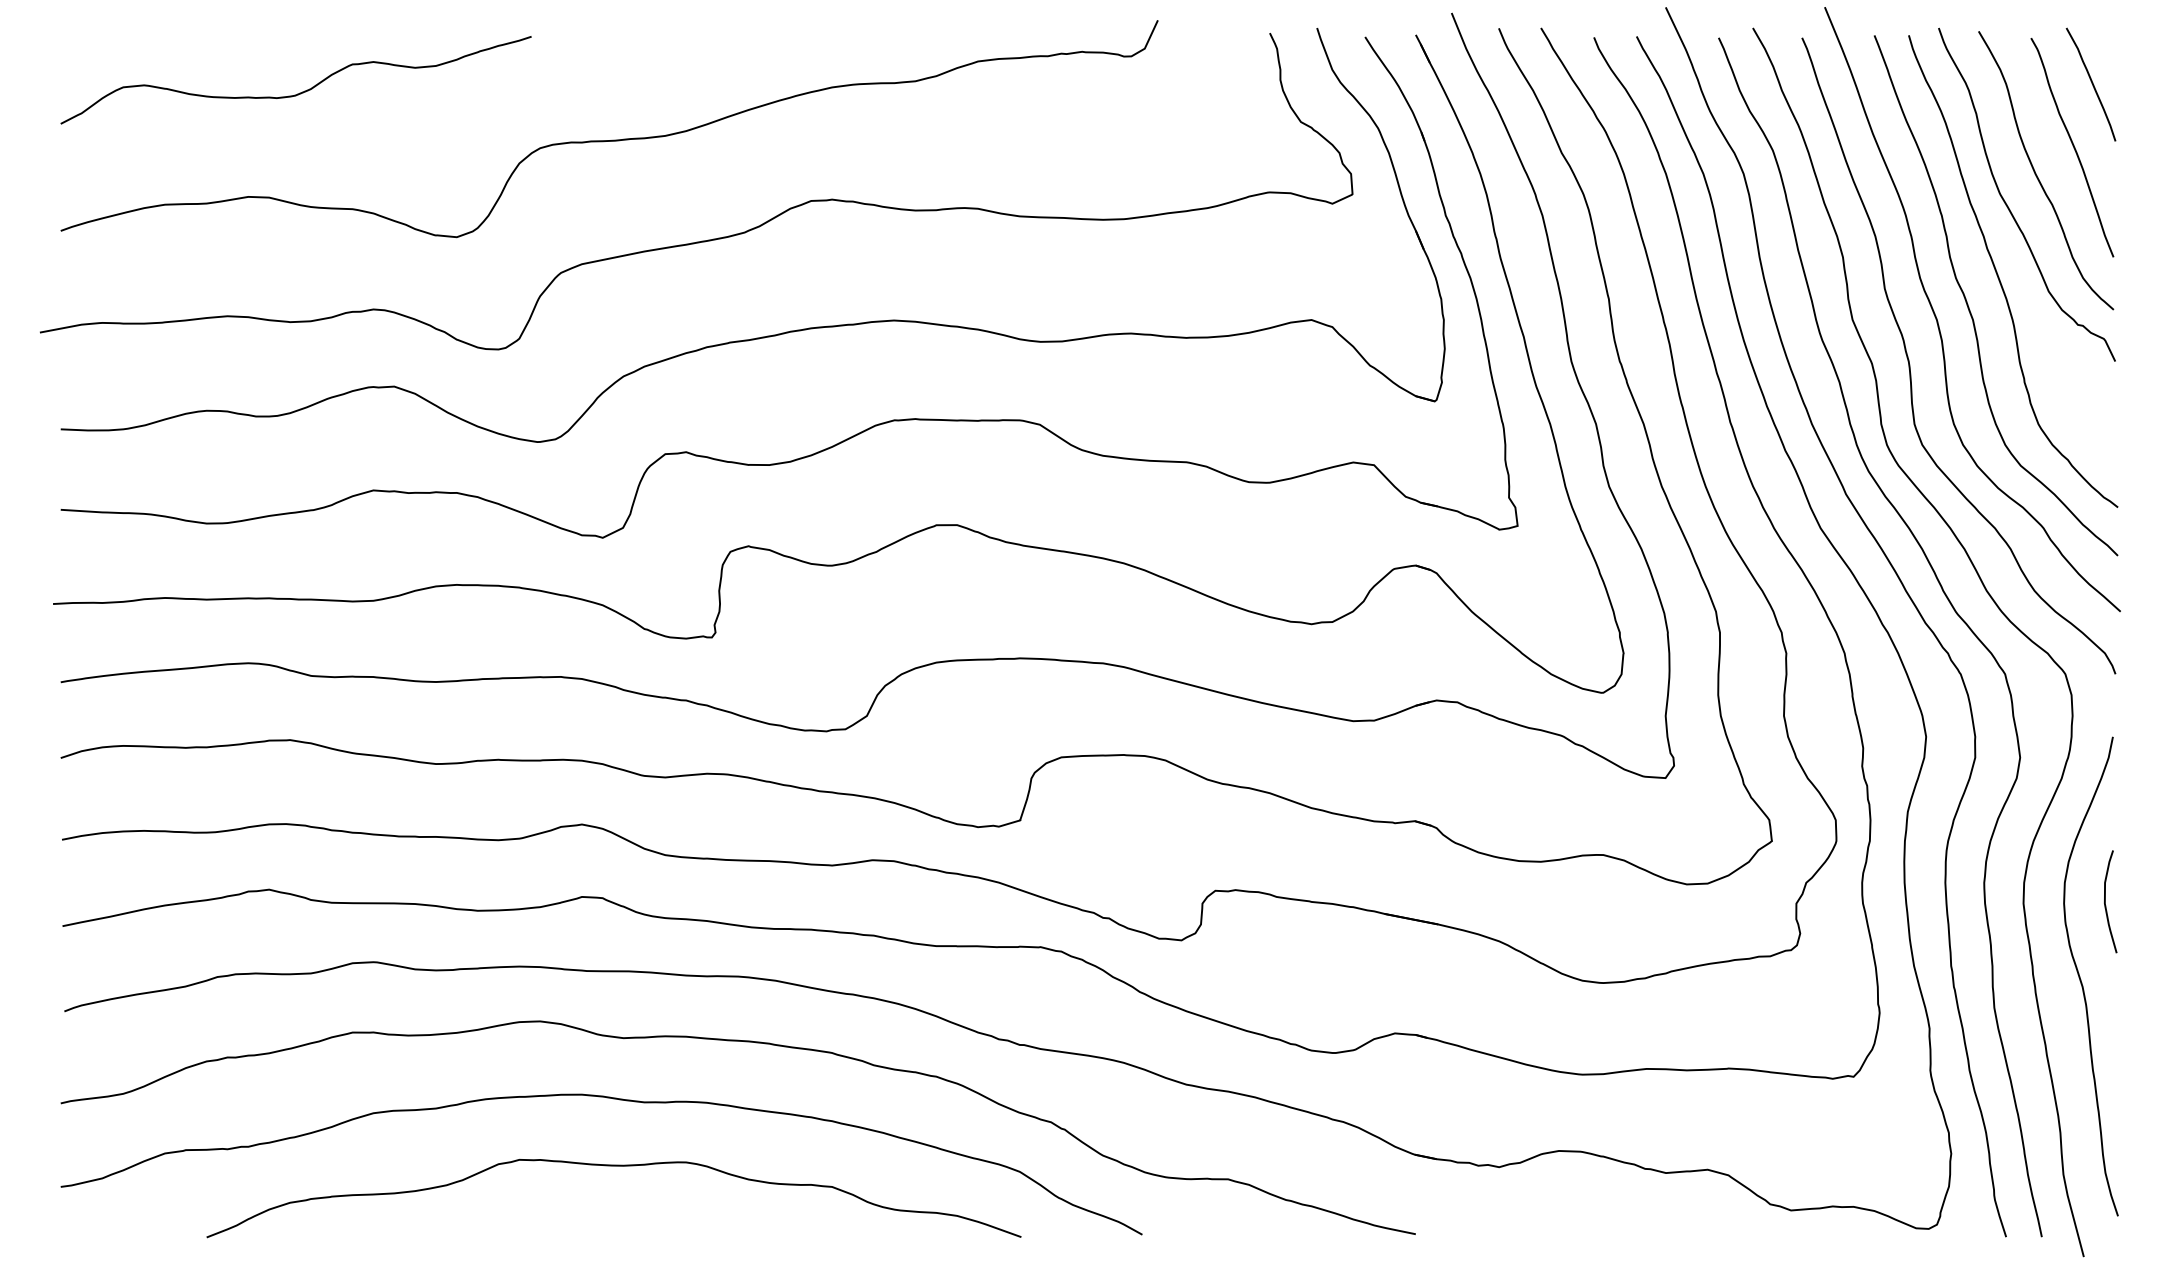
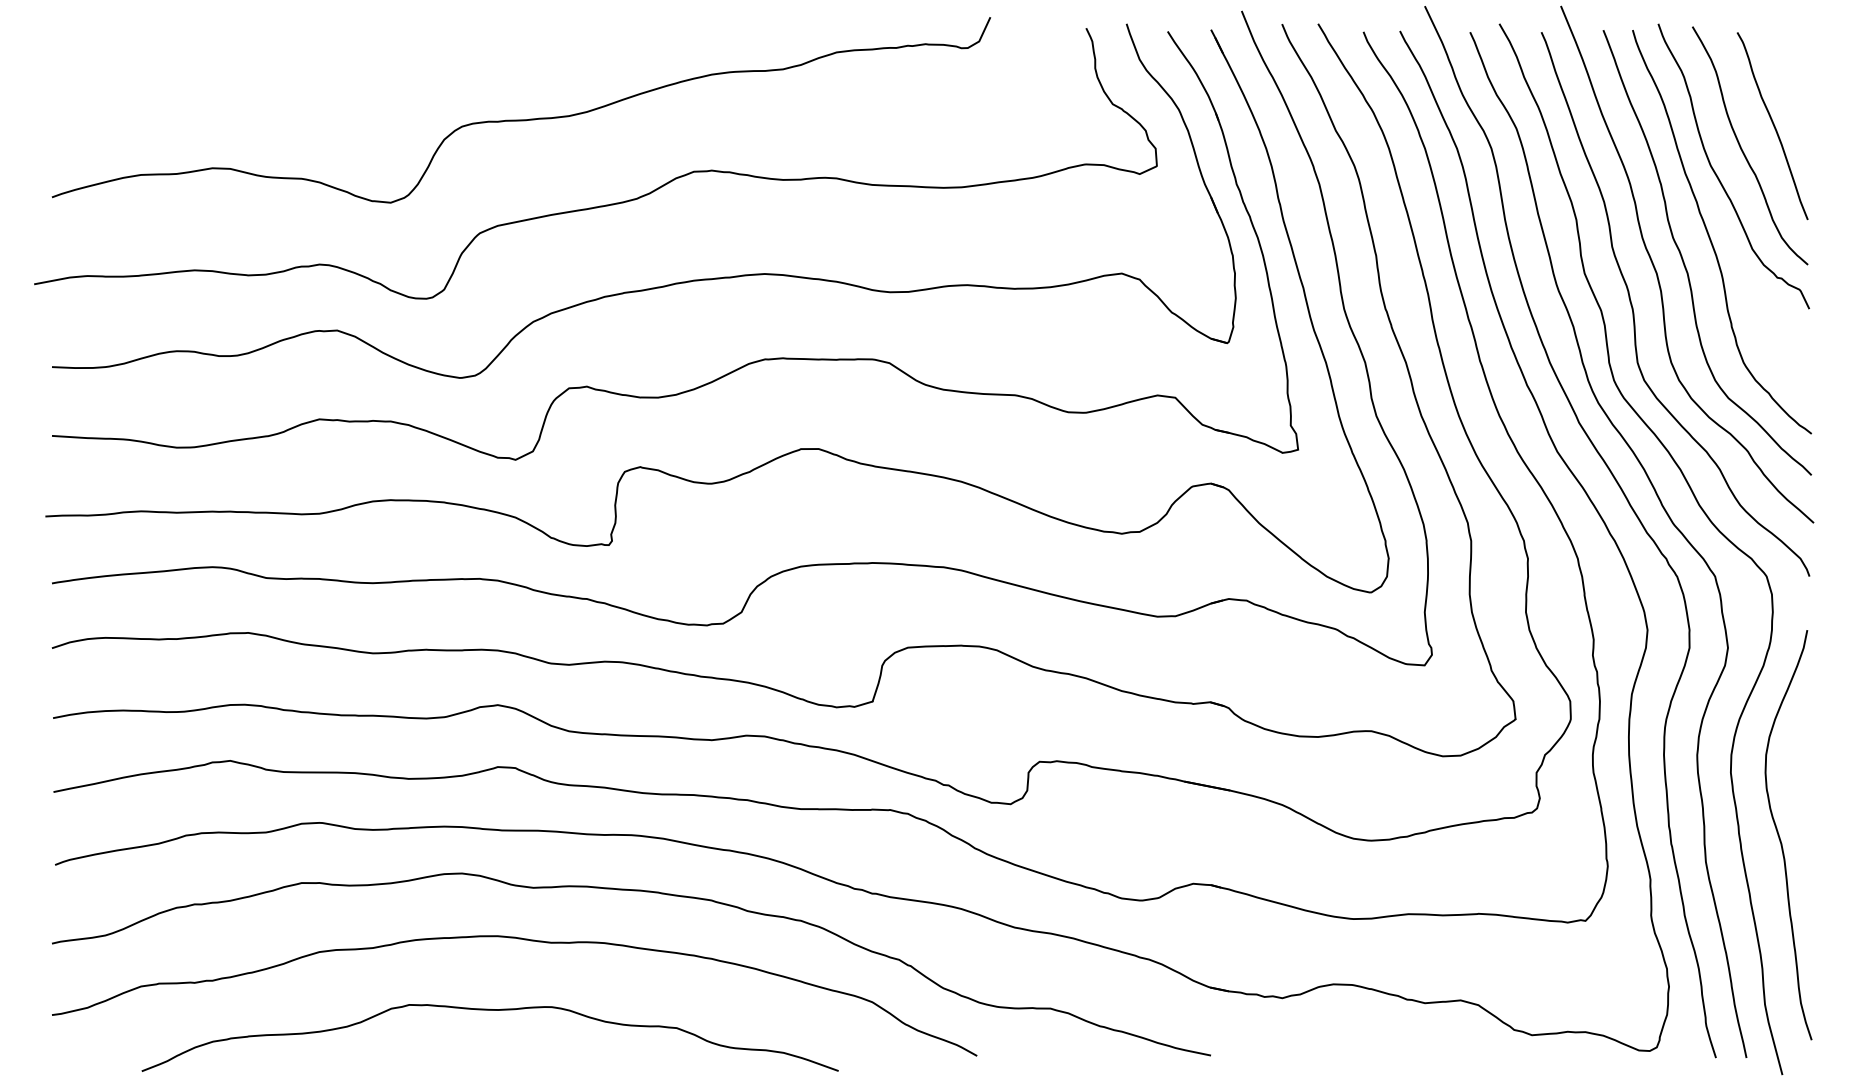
curve: (2090, 82) -> (1788, 70), removed
curve: (301, 91) -> (257, 78), removed
curve: (2106, 902) -> (1801, 771), removed
curve: (613, 1166) -> (489, 1010), moved

